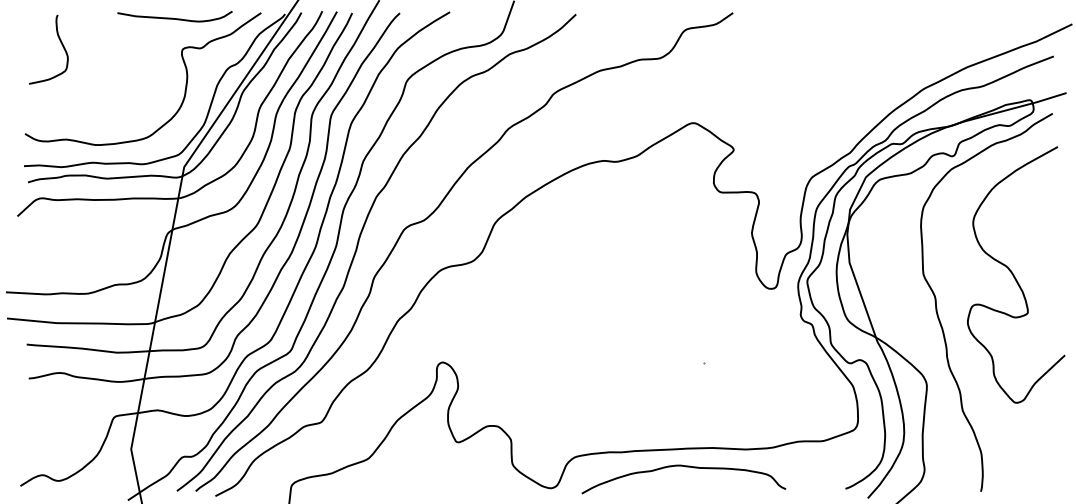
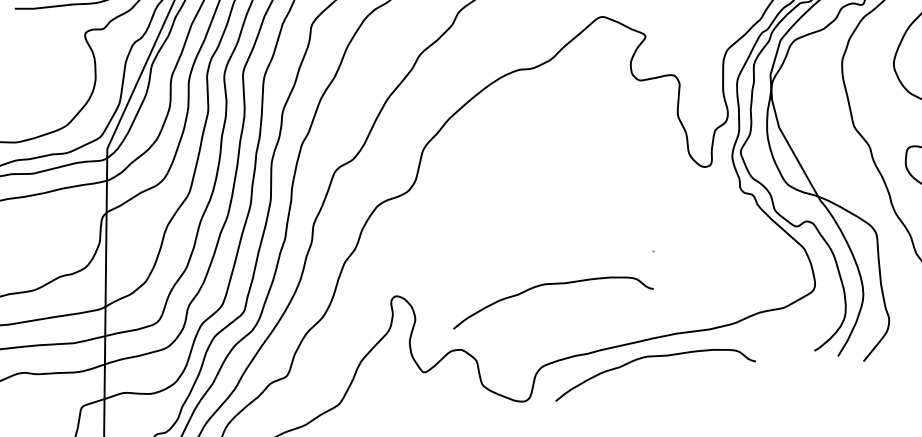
curve: (597, 378) -> (551, 285), added

